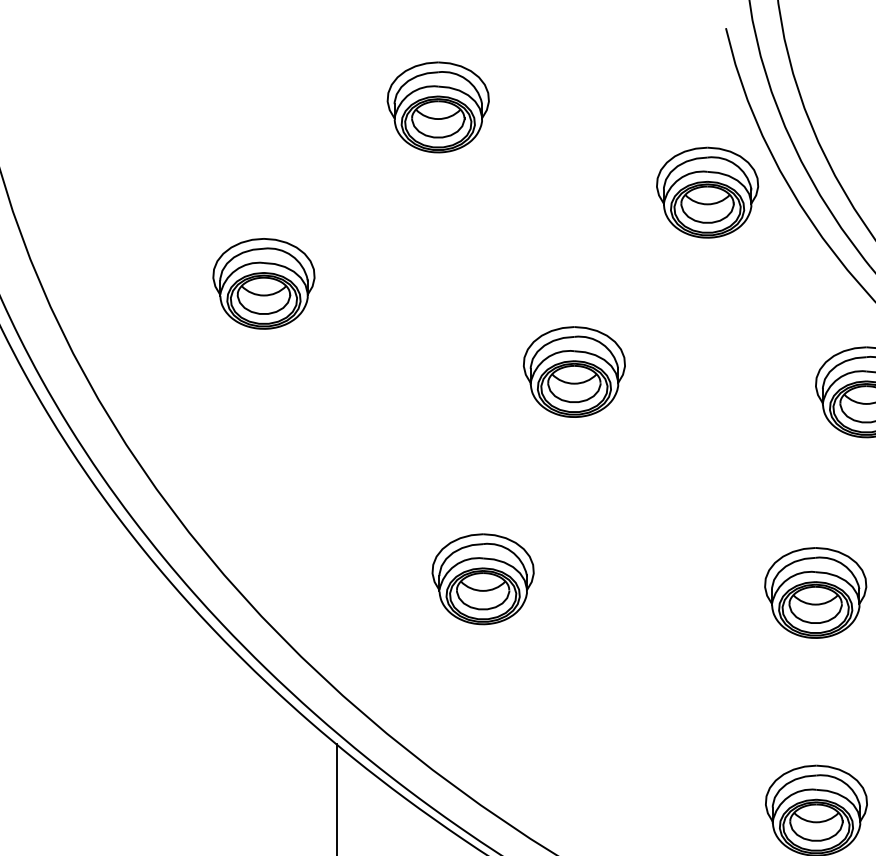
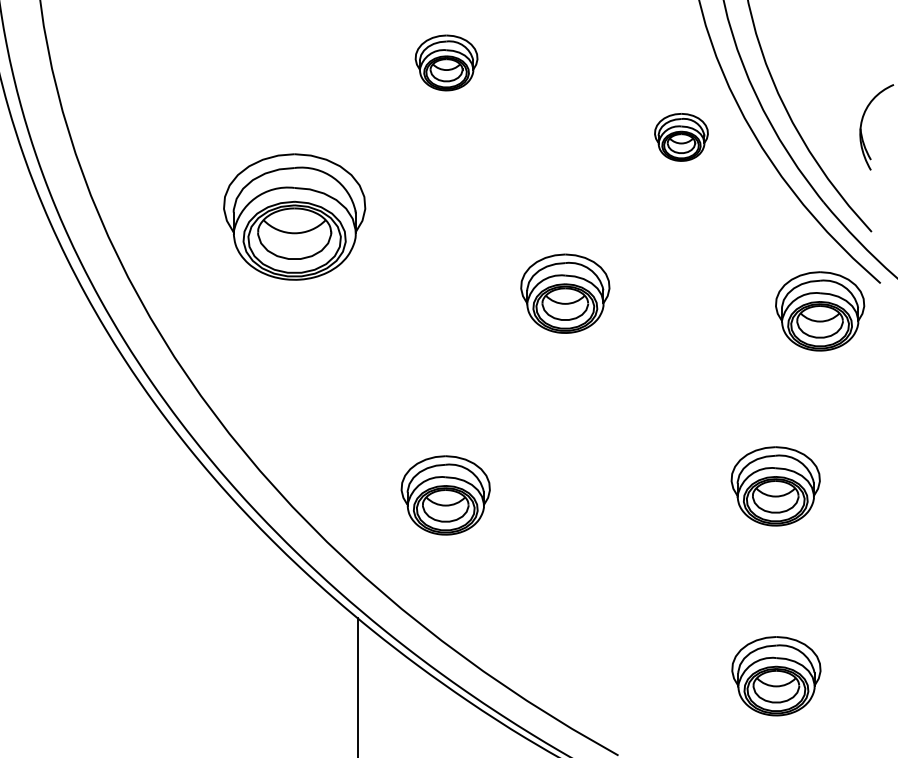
part: (438, 106) -> (446, 62), size x0.7
part: (707, 192) -> (681, 137), size x0.6
part: (263, 283) -> (294, 216), size x1.6
part: (482, 579) -> (445, 495), moved

